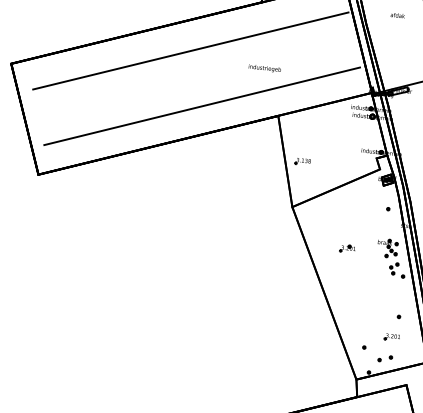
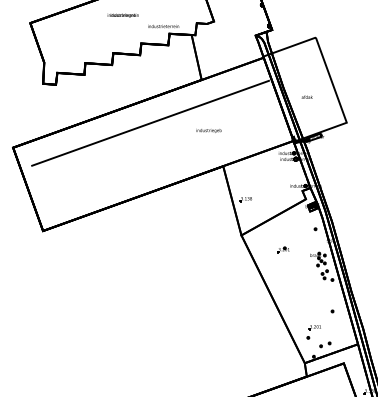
text: (396, 14) -> (306, 96), moved
line: (201, 105) -> (163, 164), removed
part: (347, 248) -> (283, 249), moved
part: (391, 336) -> (314, 327), moved

